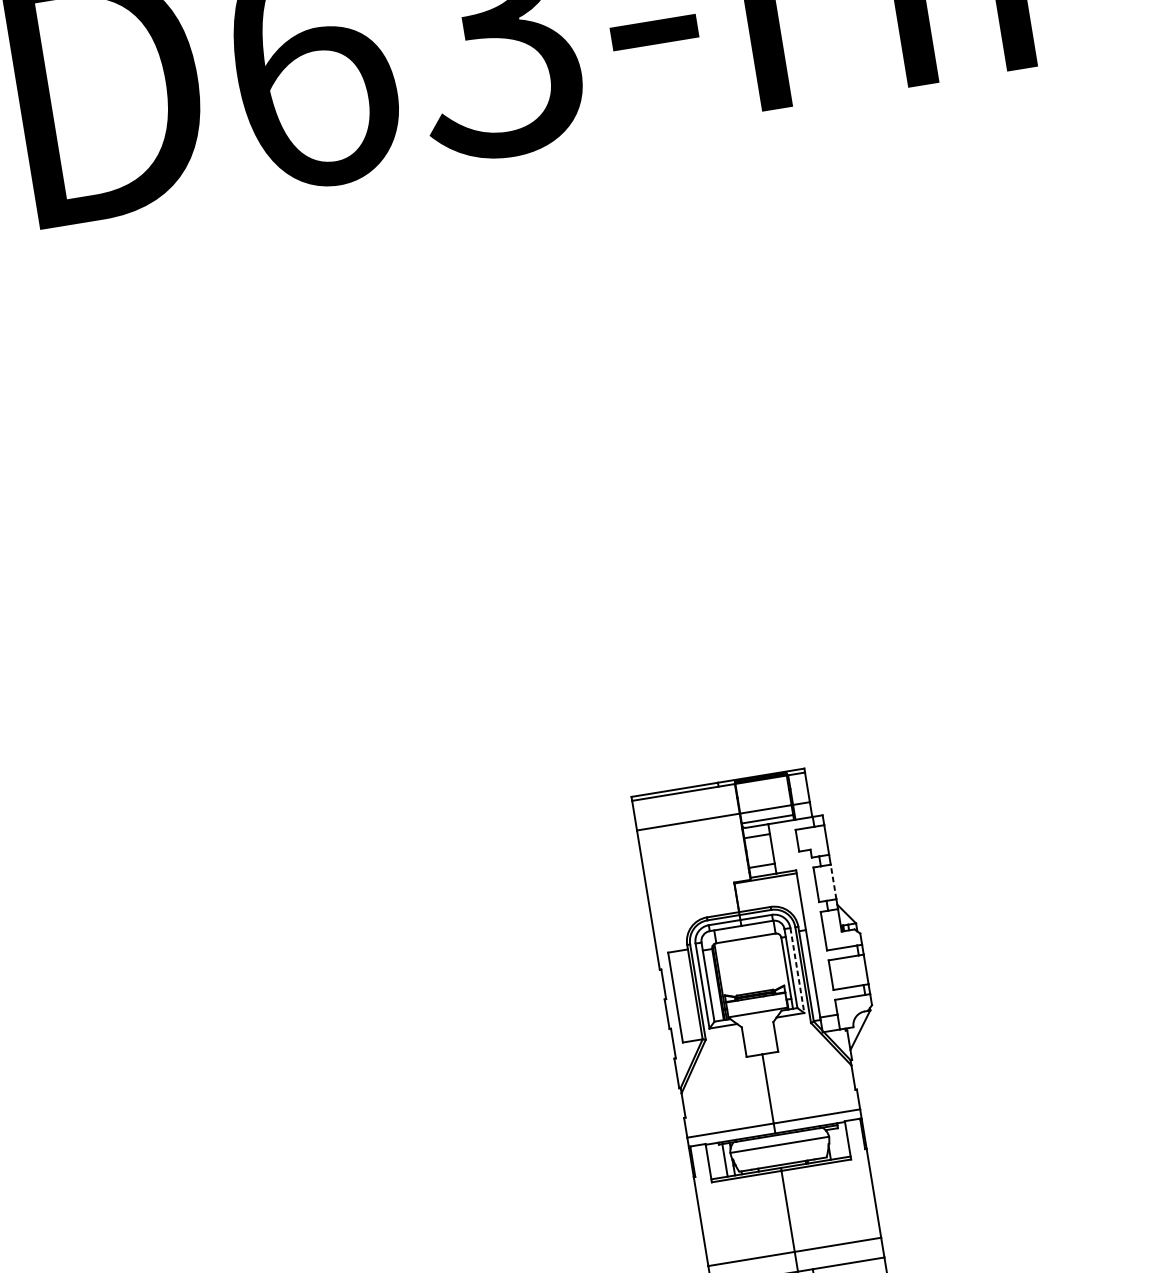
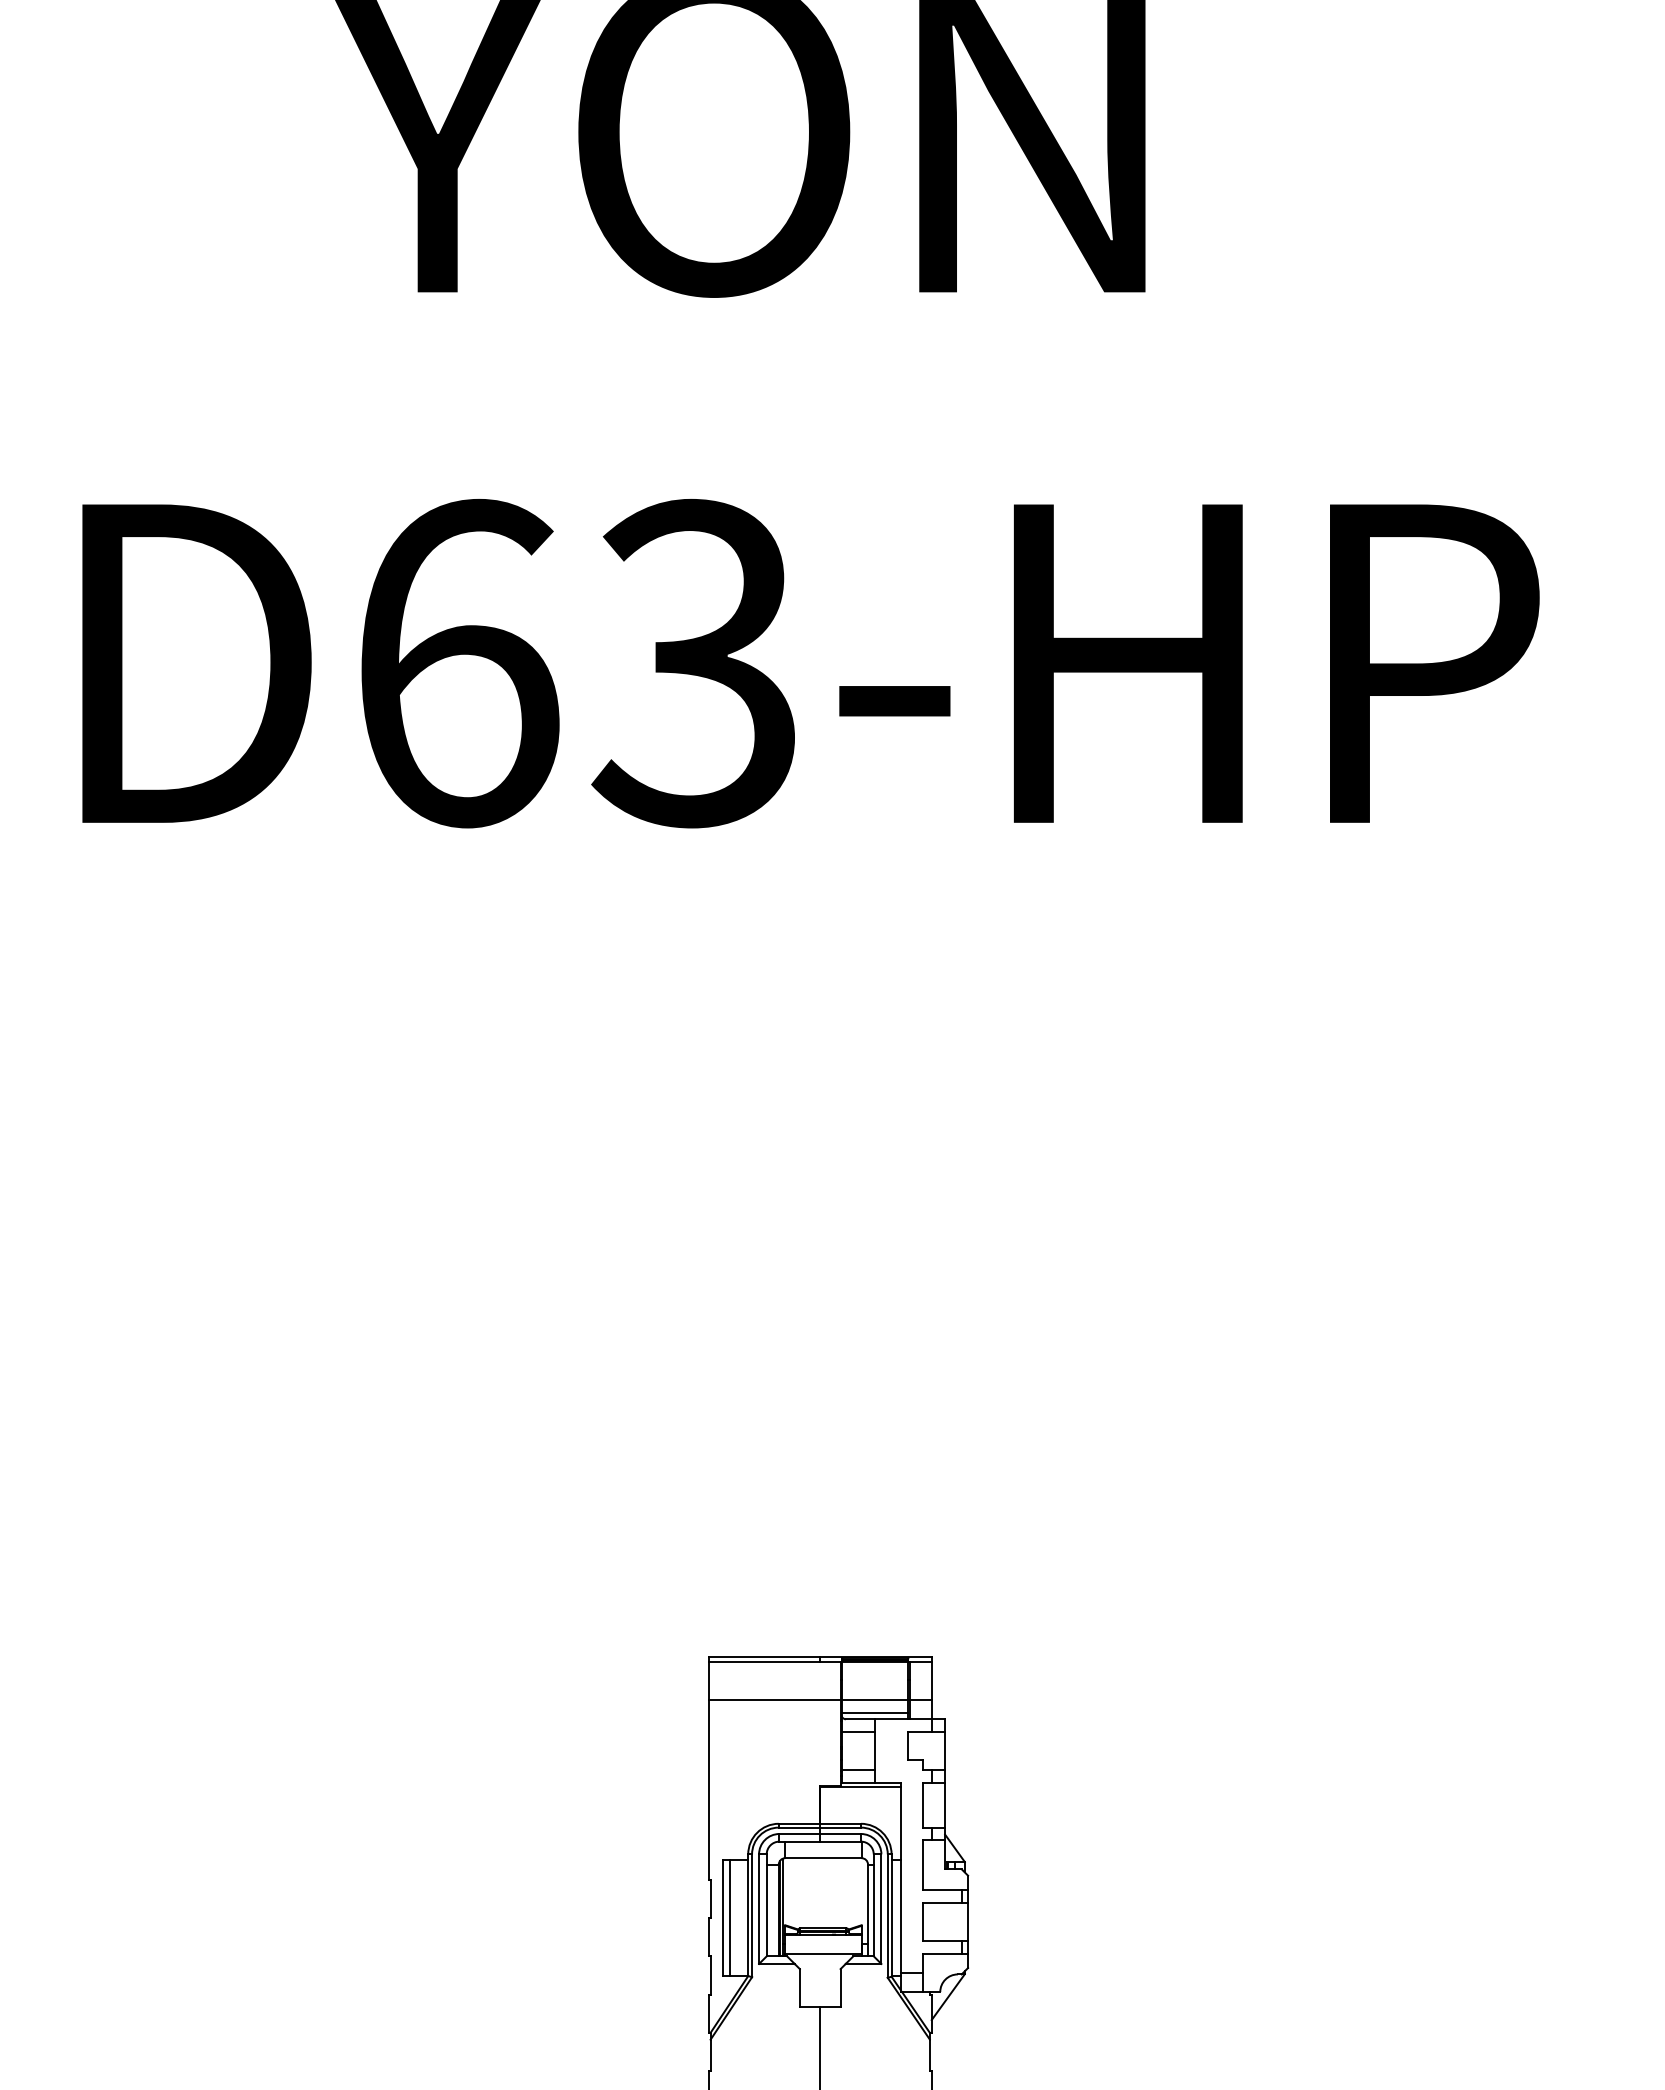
line: (833, 881) -> (945, 1804), dashed -> solid
line: (797, 970) -> (881, 1909), dashed -> solid
line: (681, 996) -> (730, 1918), added

